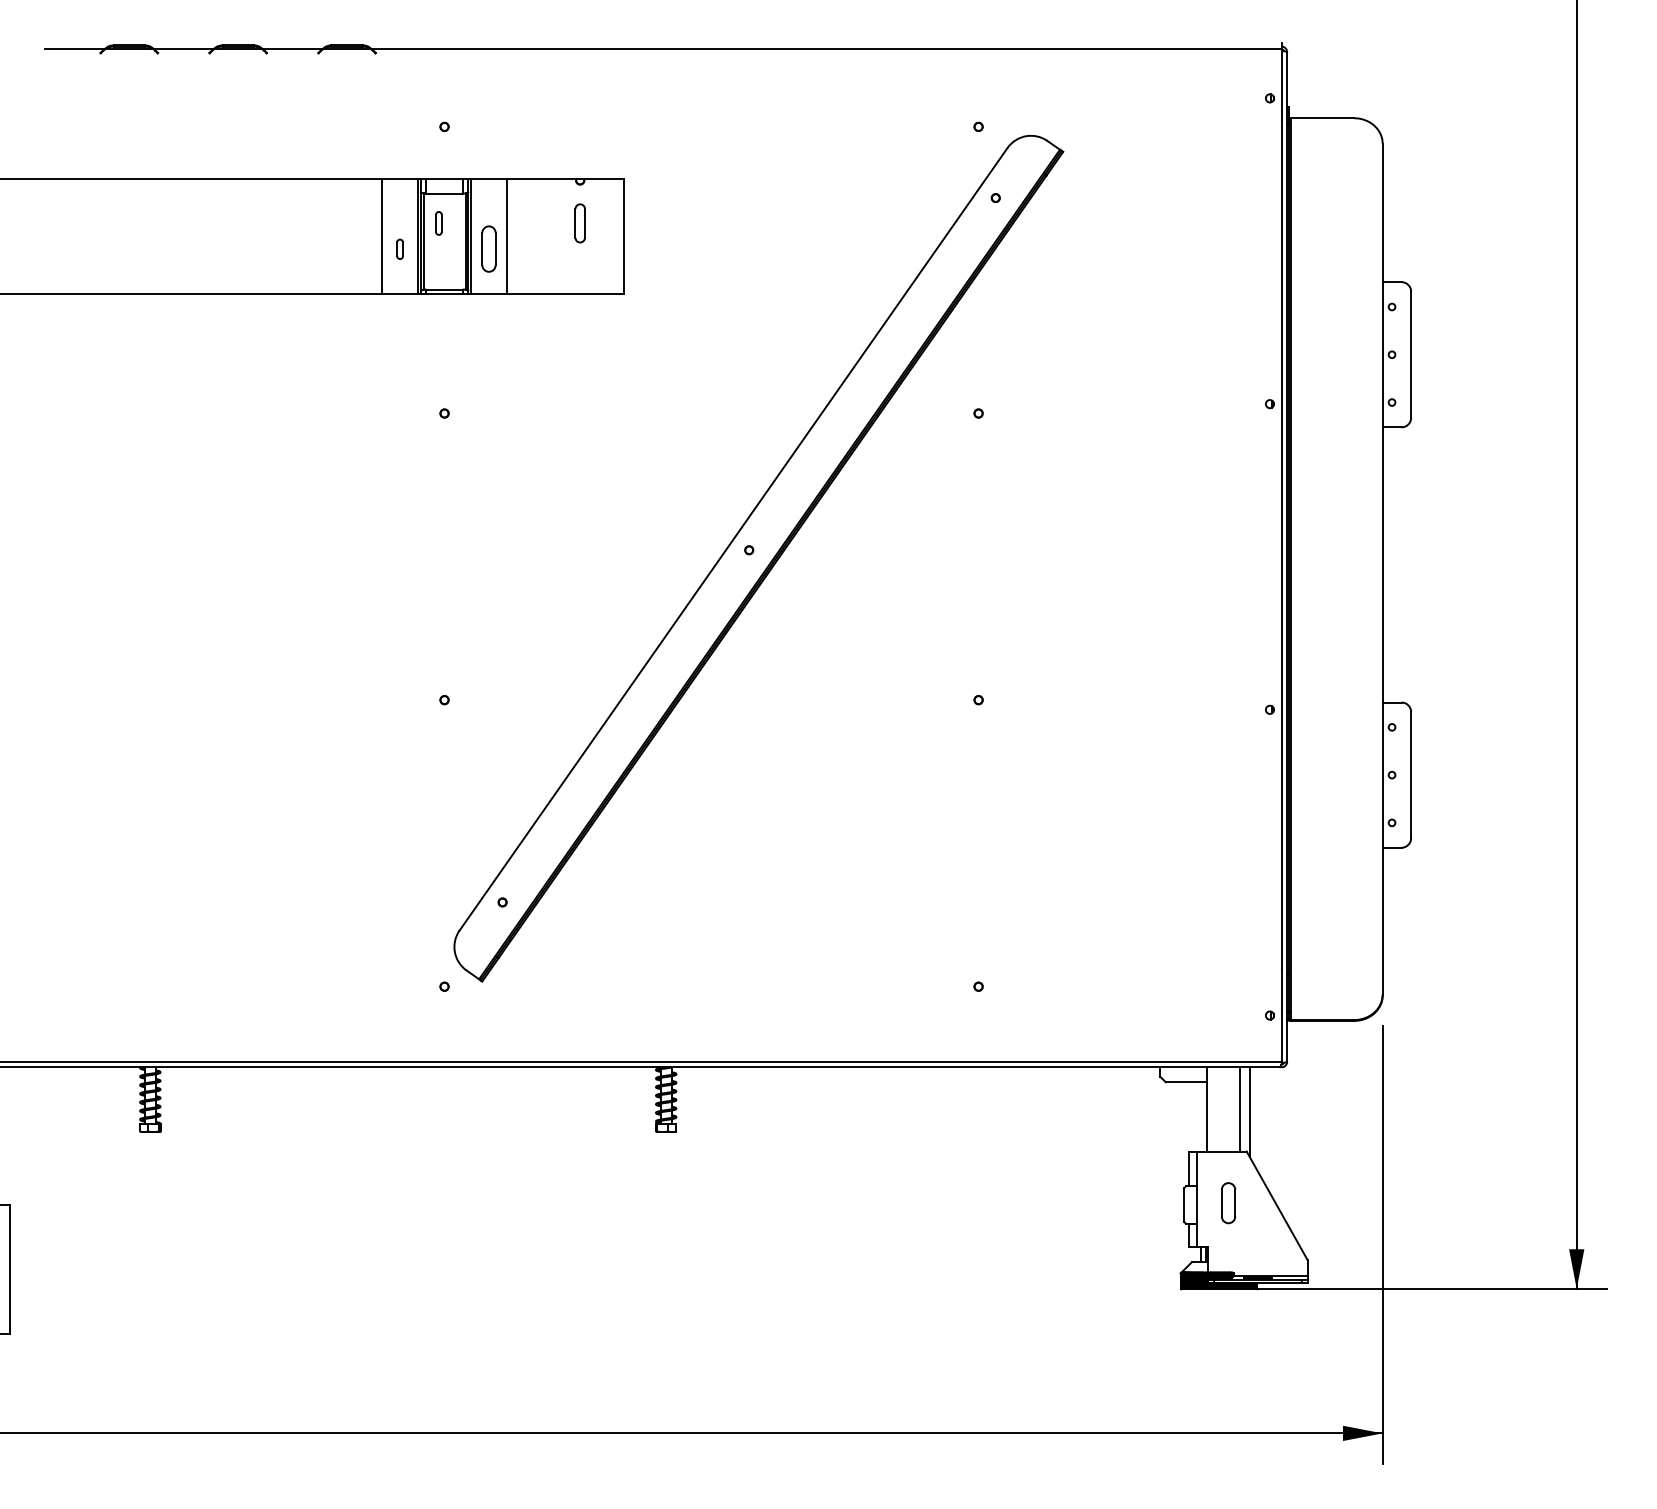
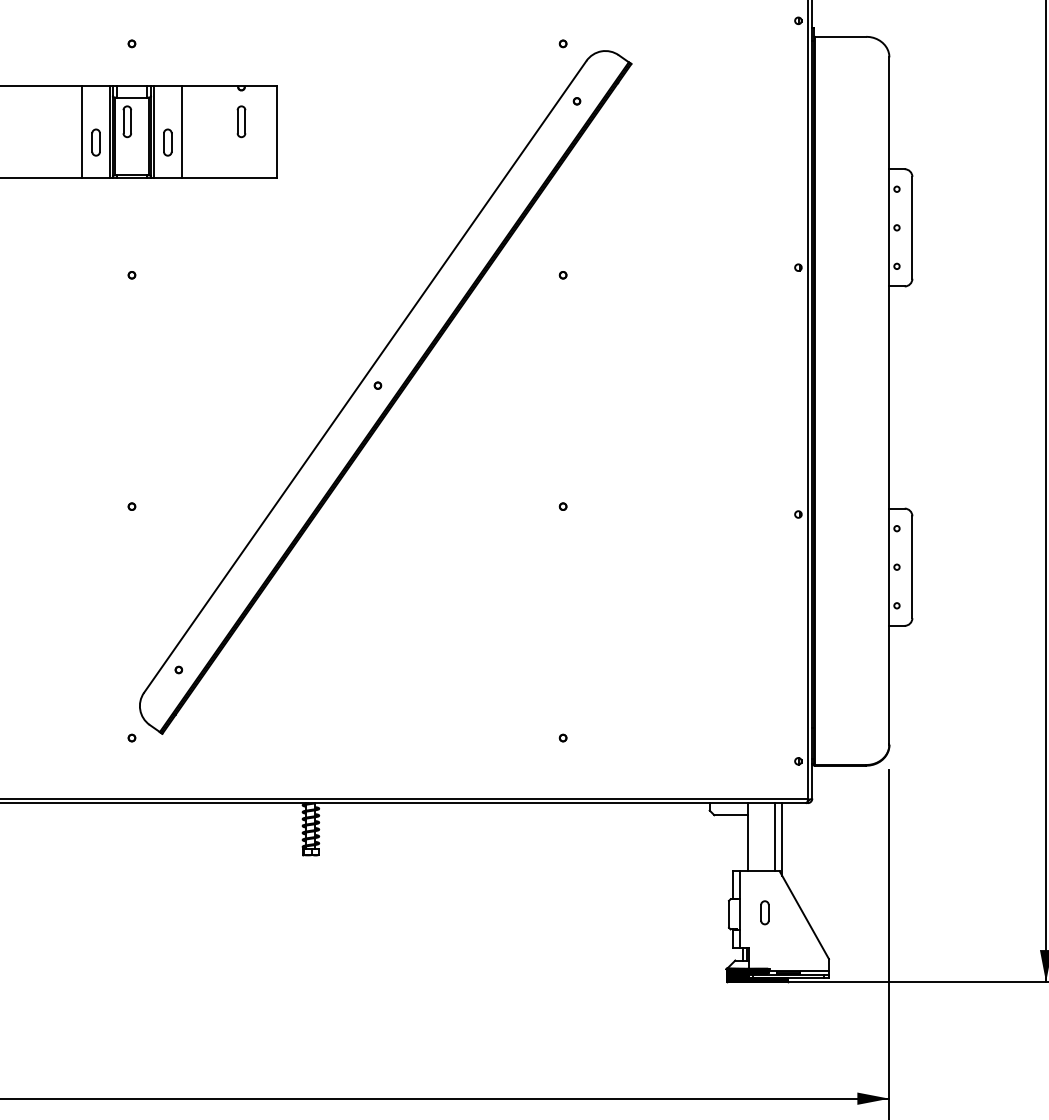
part: (438, 223) -> (127, 121), size x1.67
part: (399, 249) -> (95, 142), size x1.67
part: (488, 249) -> (167, 142), size x0.71
part: (1228, 1202) -> (764, 912), size x0.71

